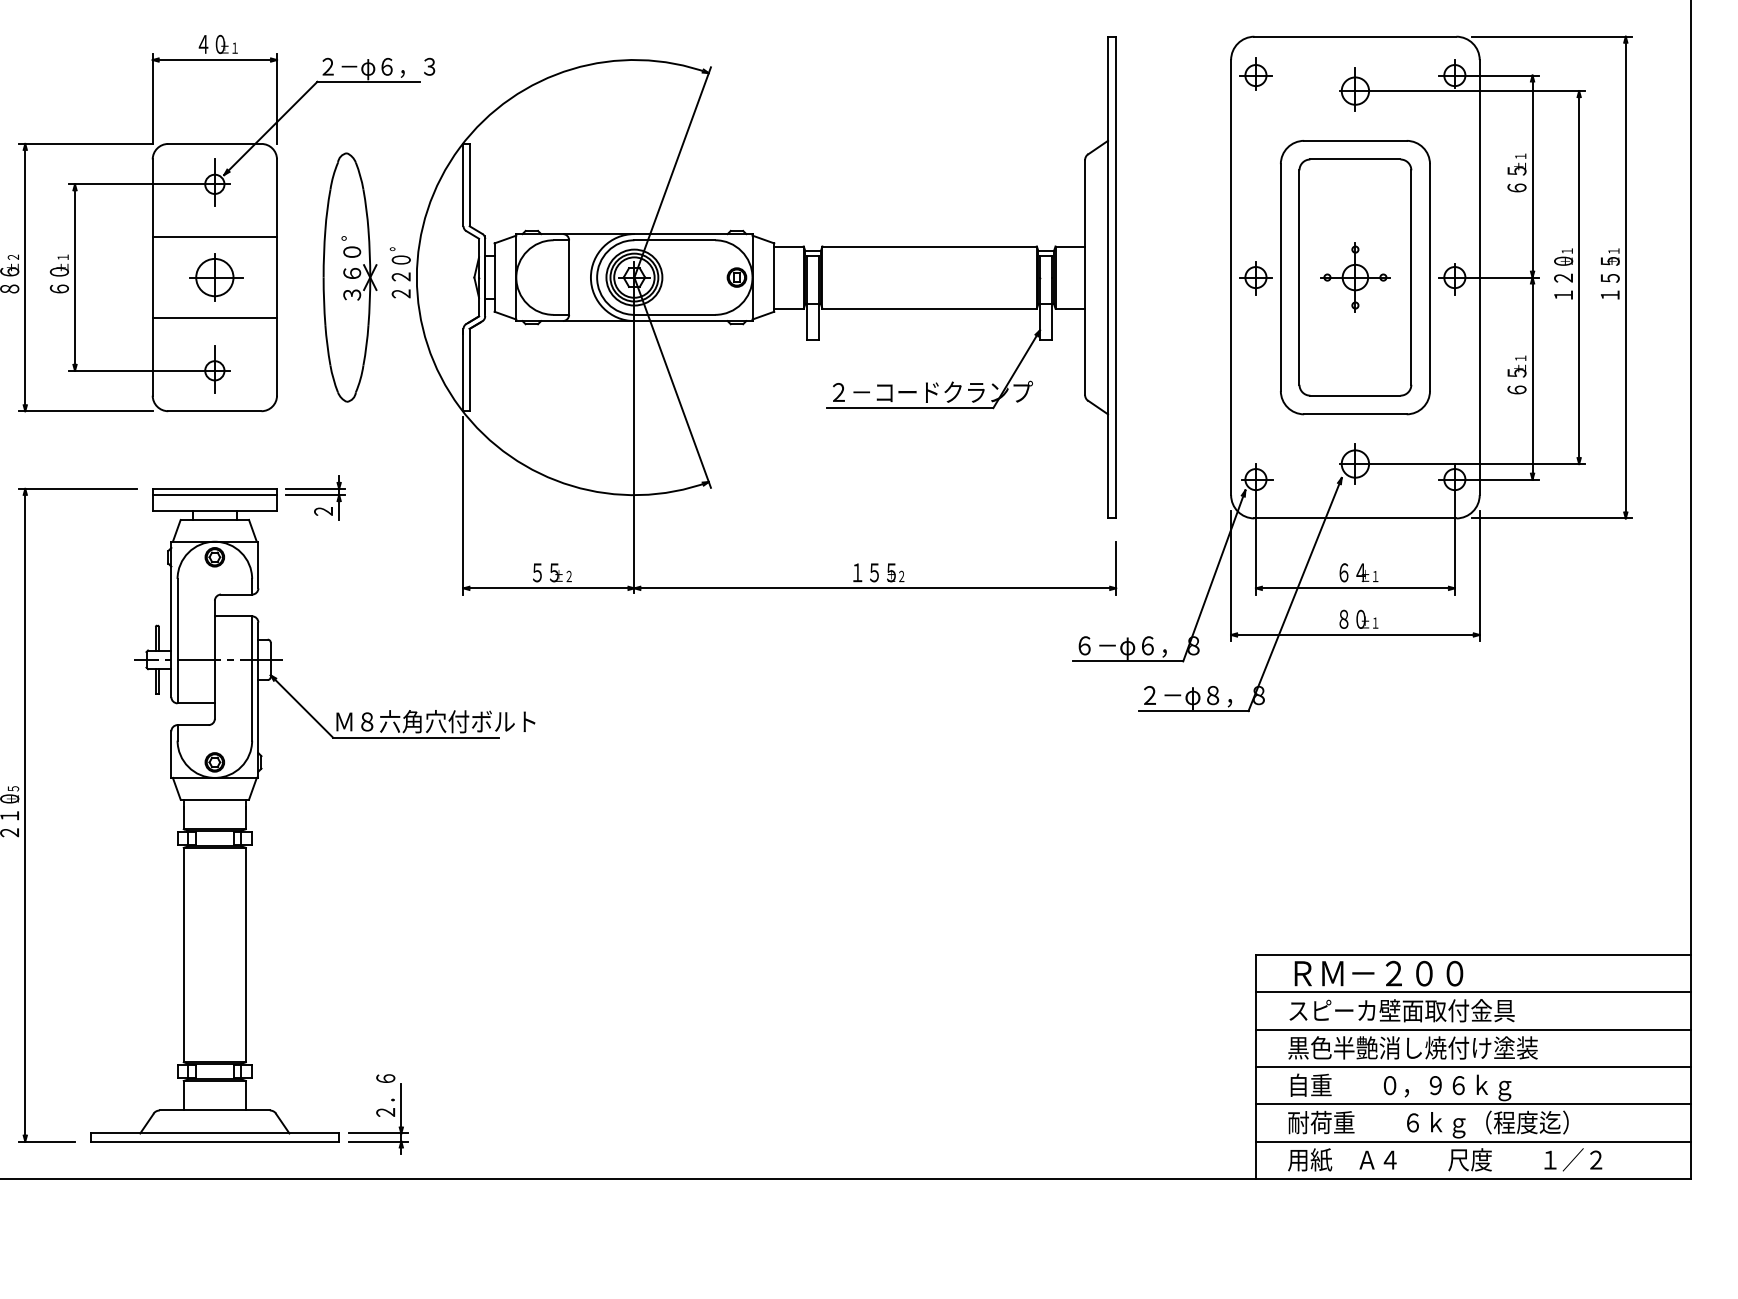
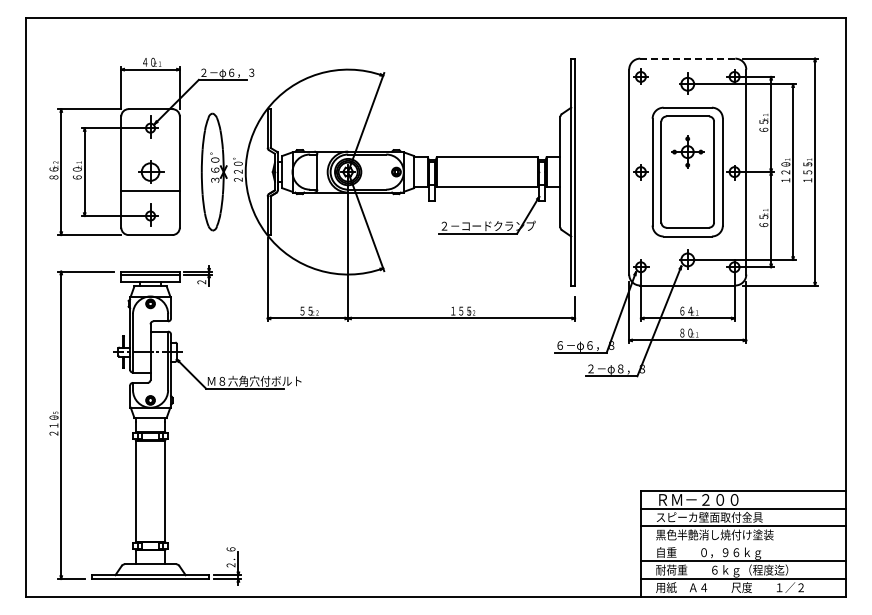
line: (1354, 36) -> (687, 58), solid -> dashed
line: (214, 238) -> (150, 153), removed
part: (1354, 276) -> (687, 151), moved
line: (1471, 1066) -> (742, 543), removed

